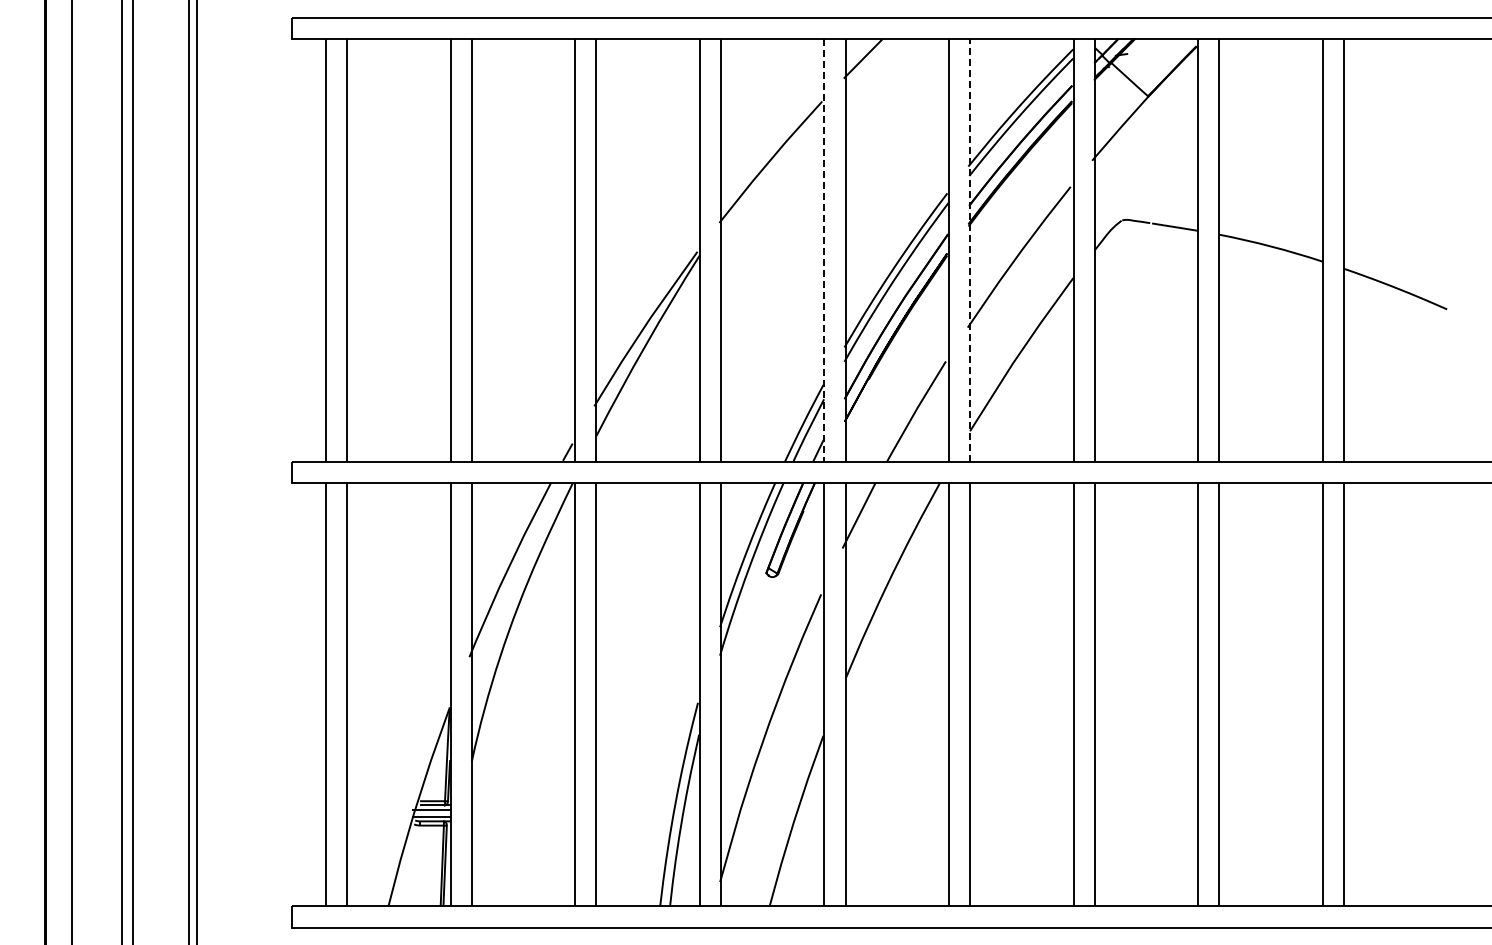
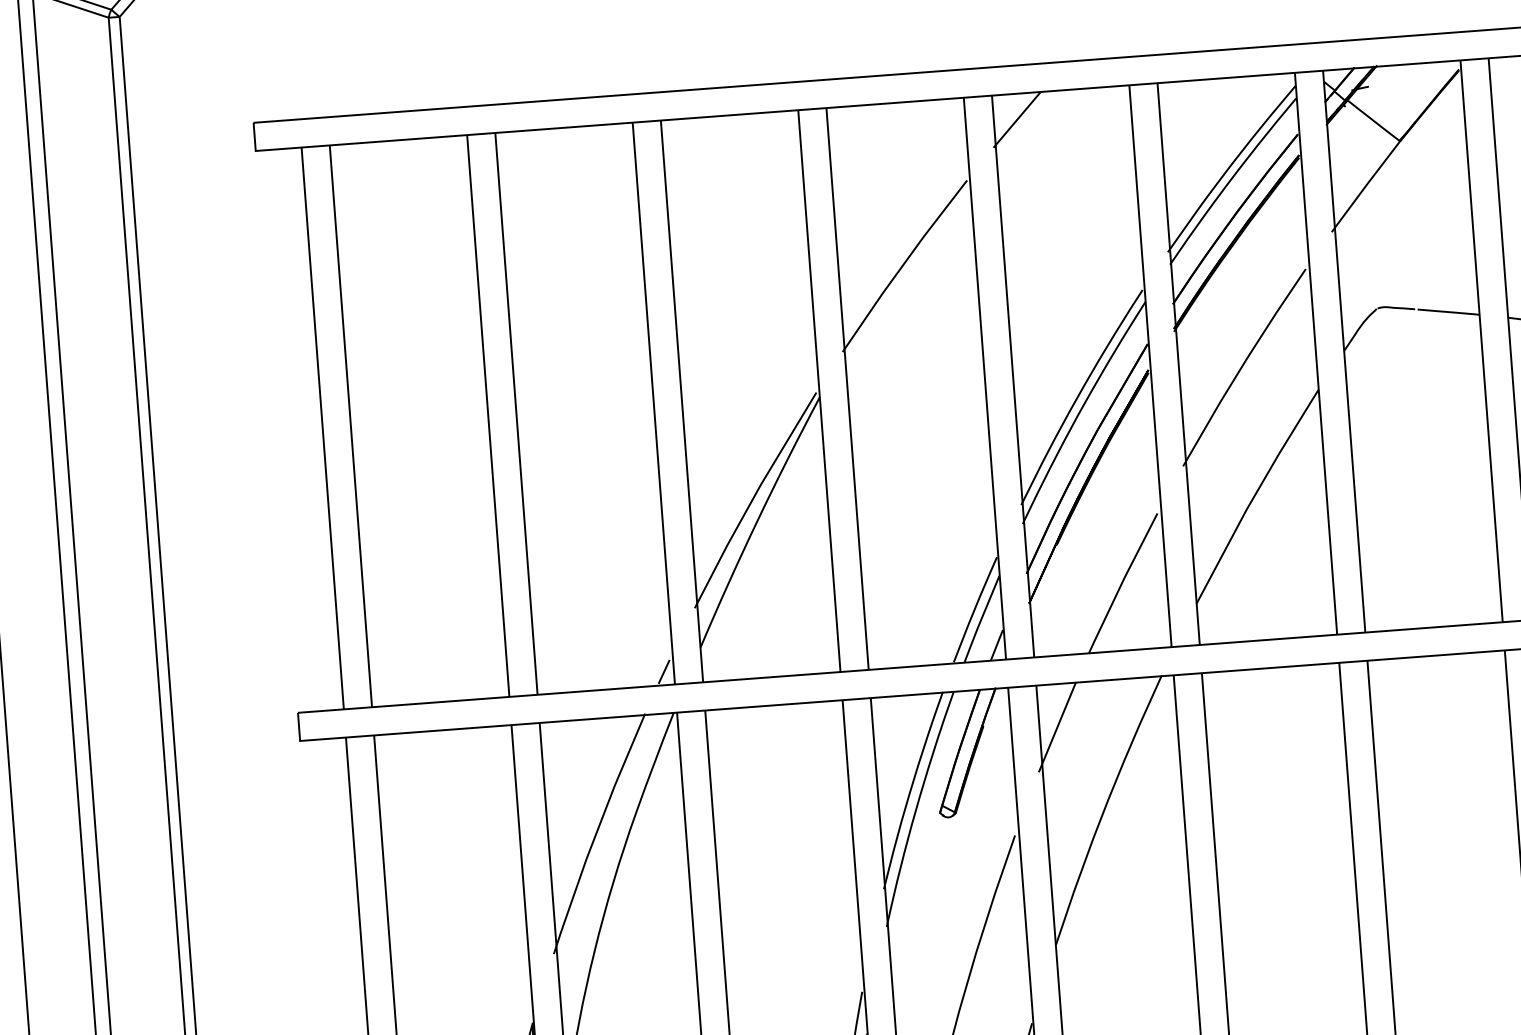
line: (970, 250) -> (1179, 363), dashed -> solid
line: (824, 251) -> (985, 379), dashed -> solid

